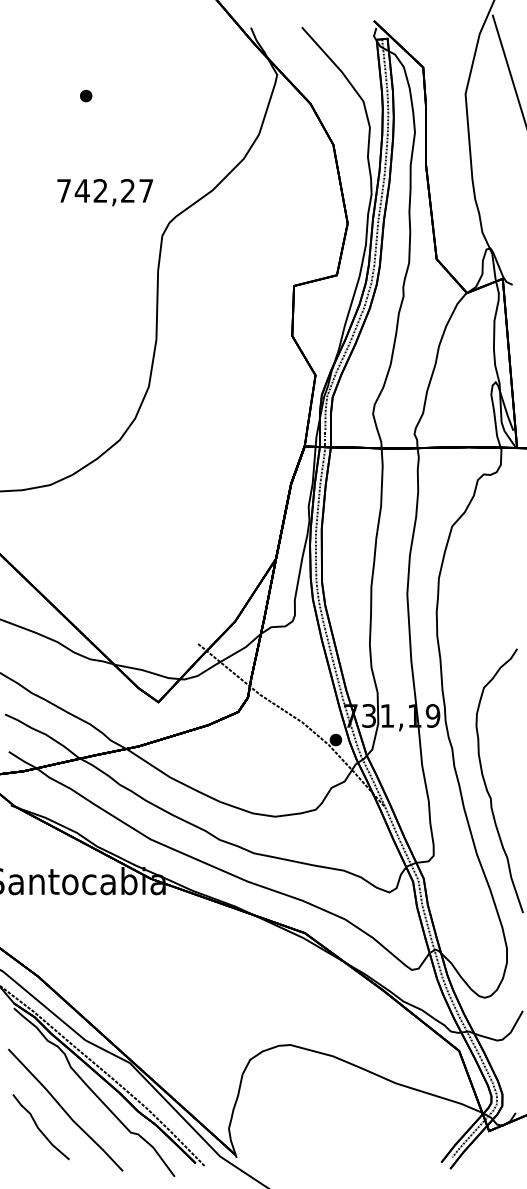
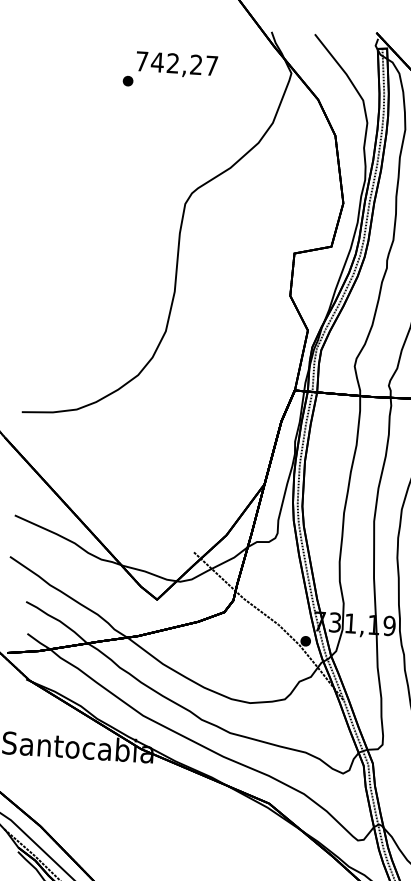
text: (104, 192) -> (176, 64), moved

